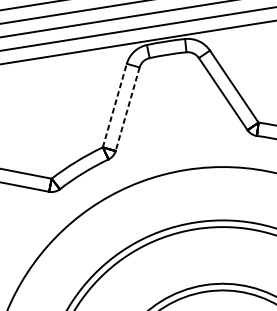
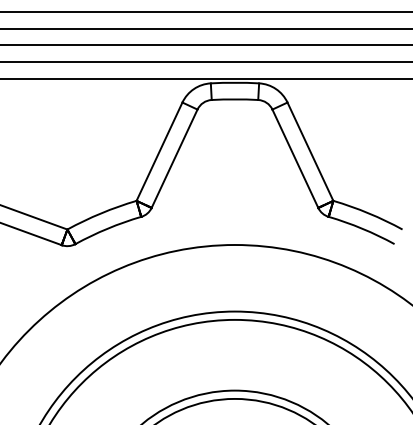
line: (114, 105) -> (159, 151), dashed -> solid
line: (127, 109) -> (174, 159), dashed -> solid

